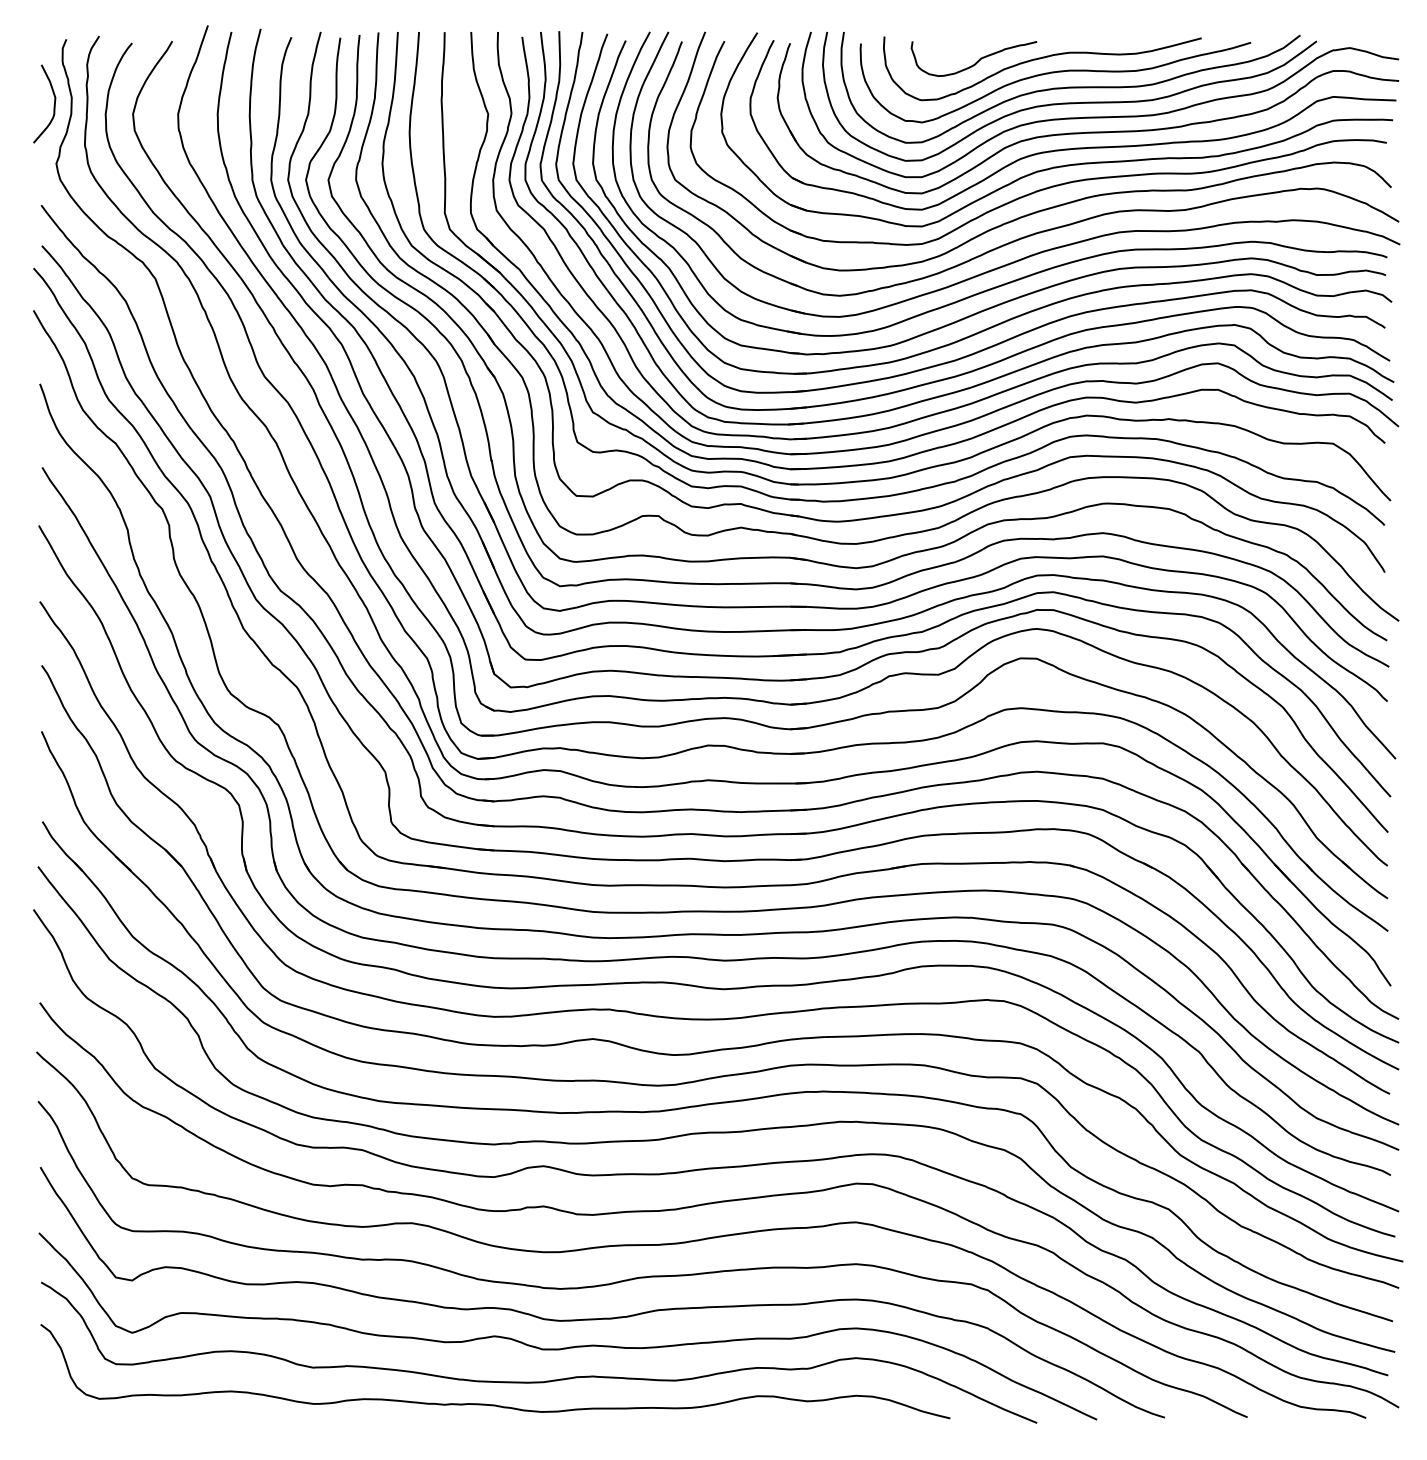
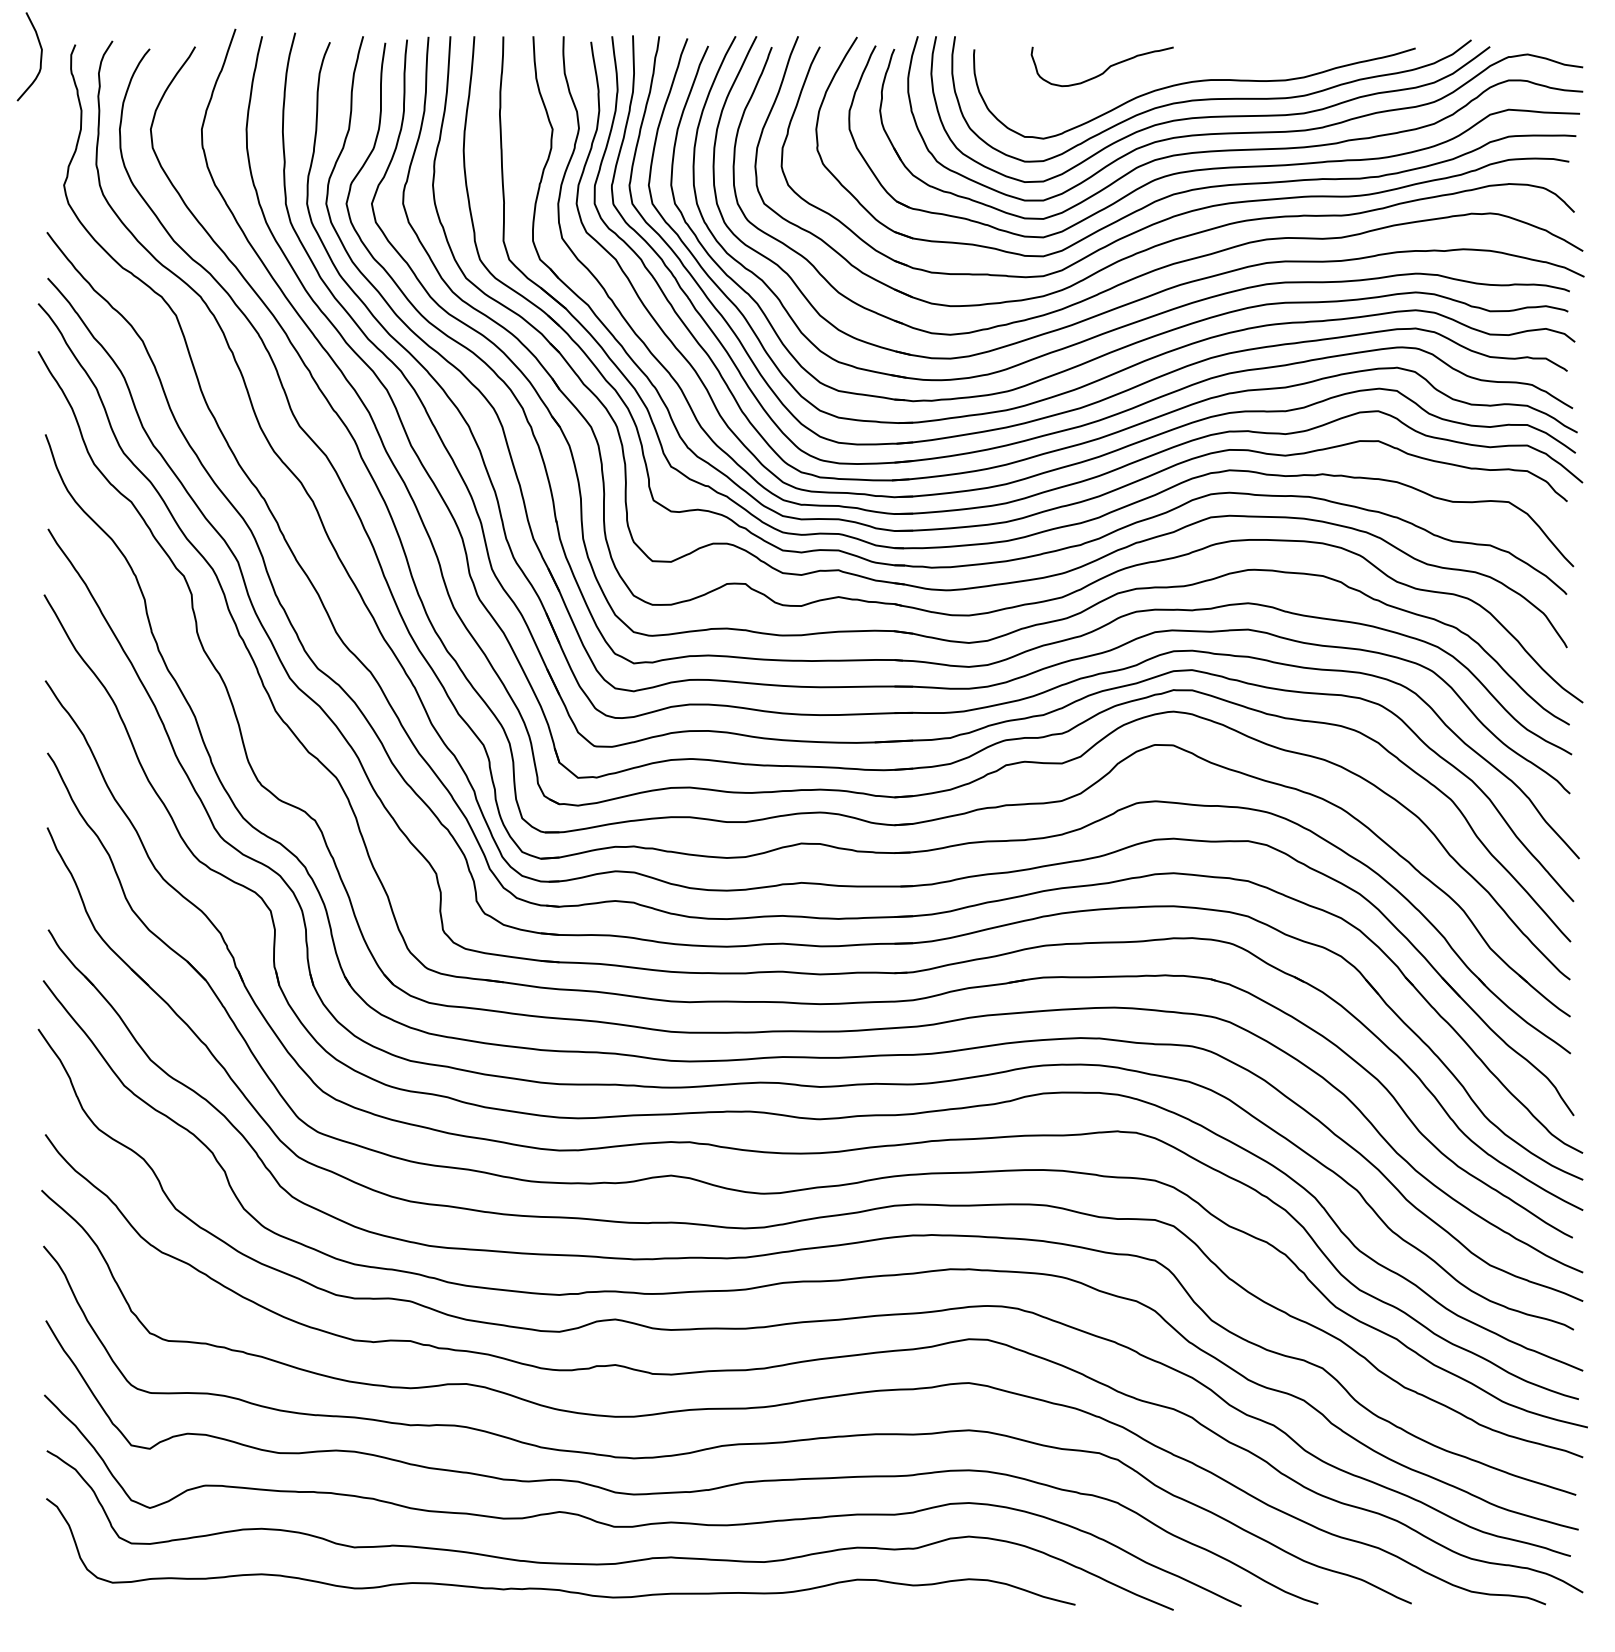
curve: (1039, 59) -> (1176, 67), removed
curve: (54, 103) -> (40, 56), moved

